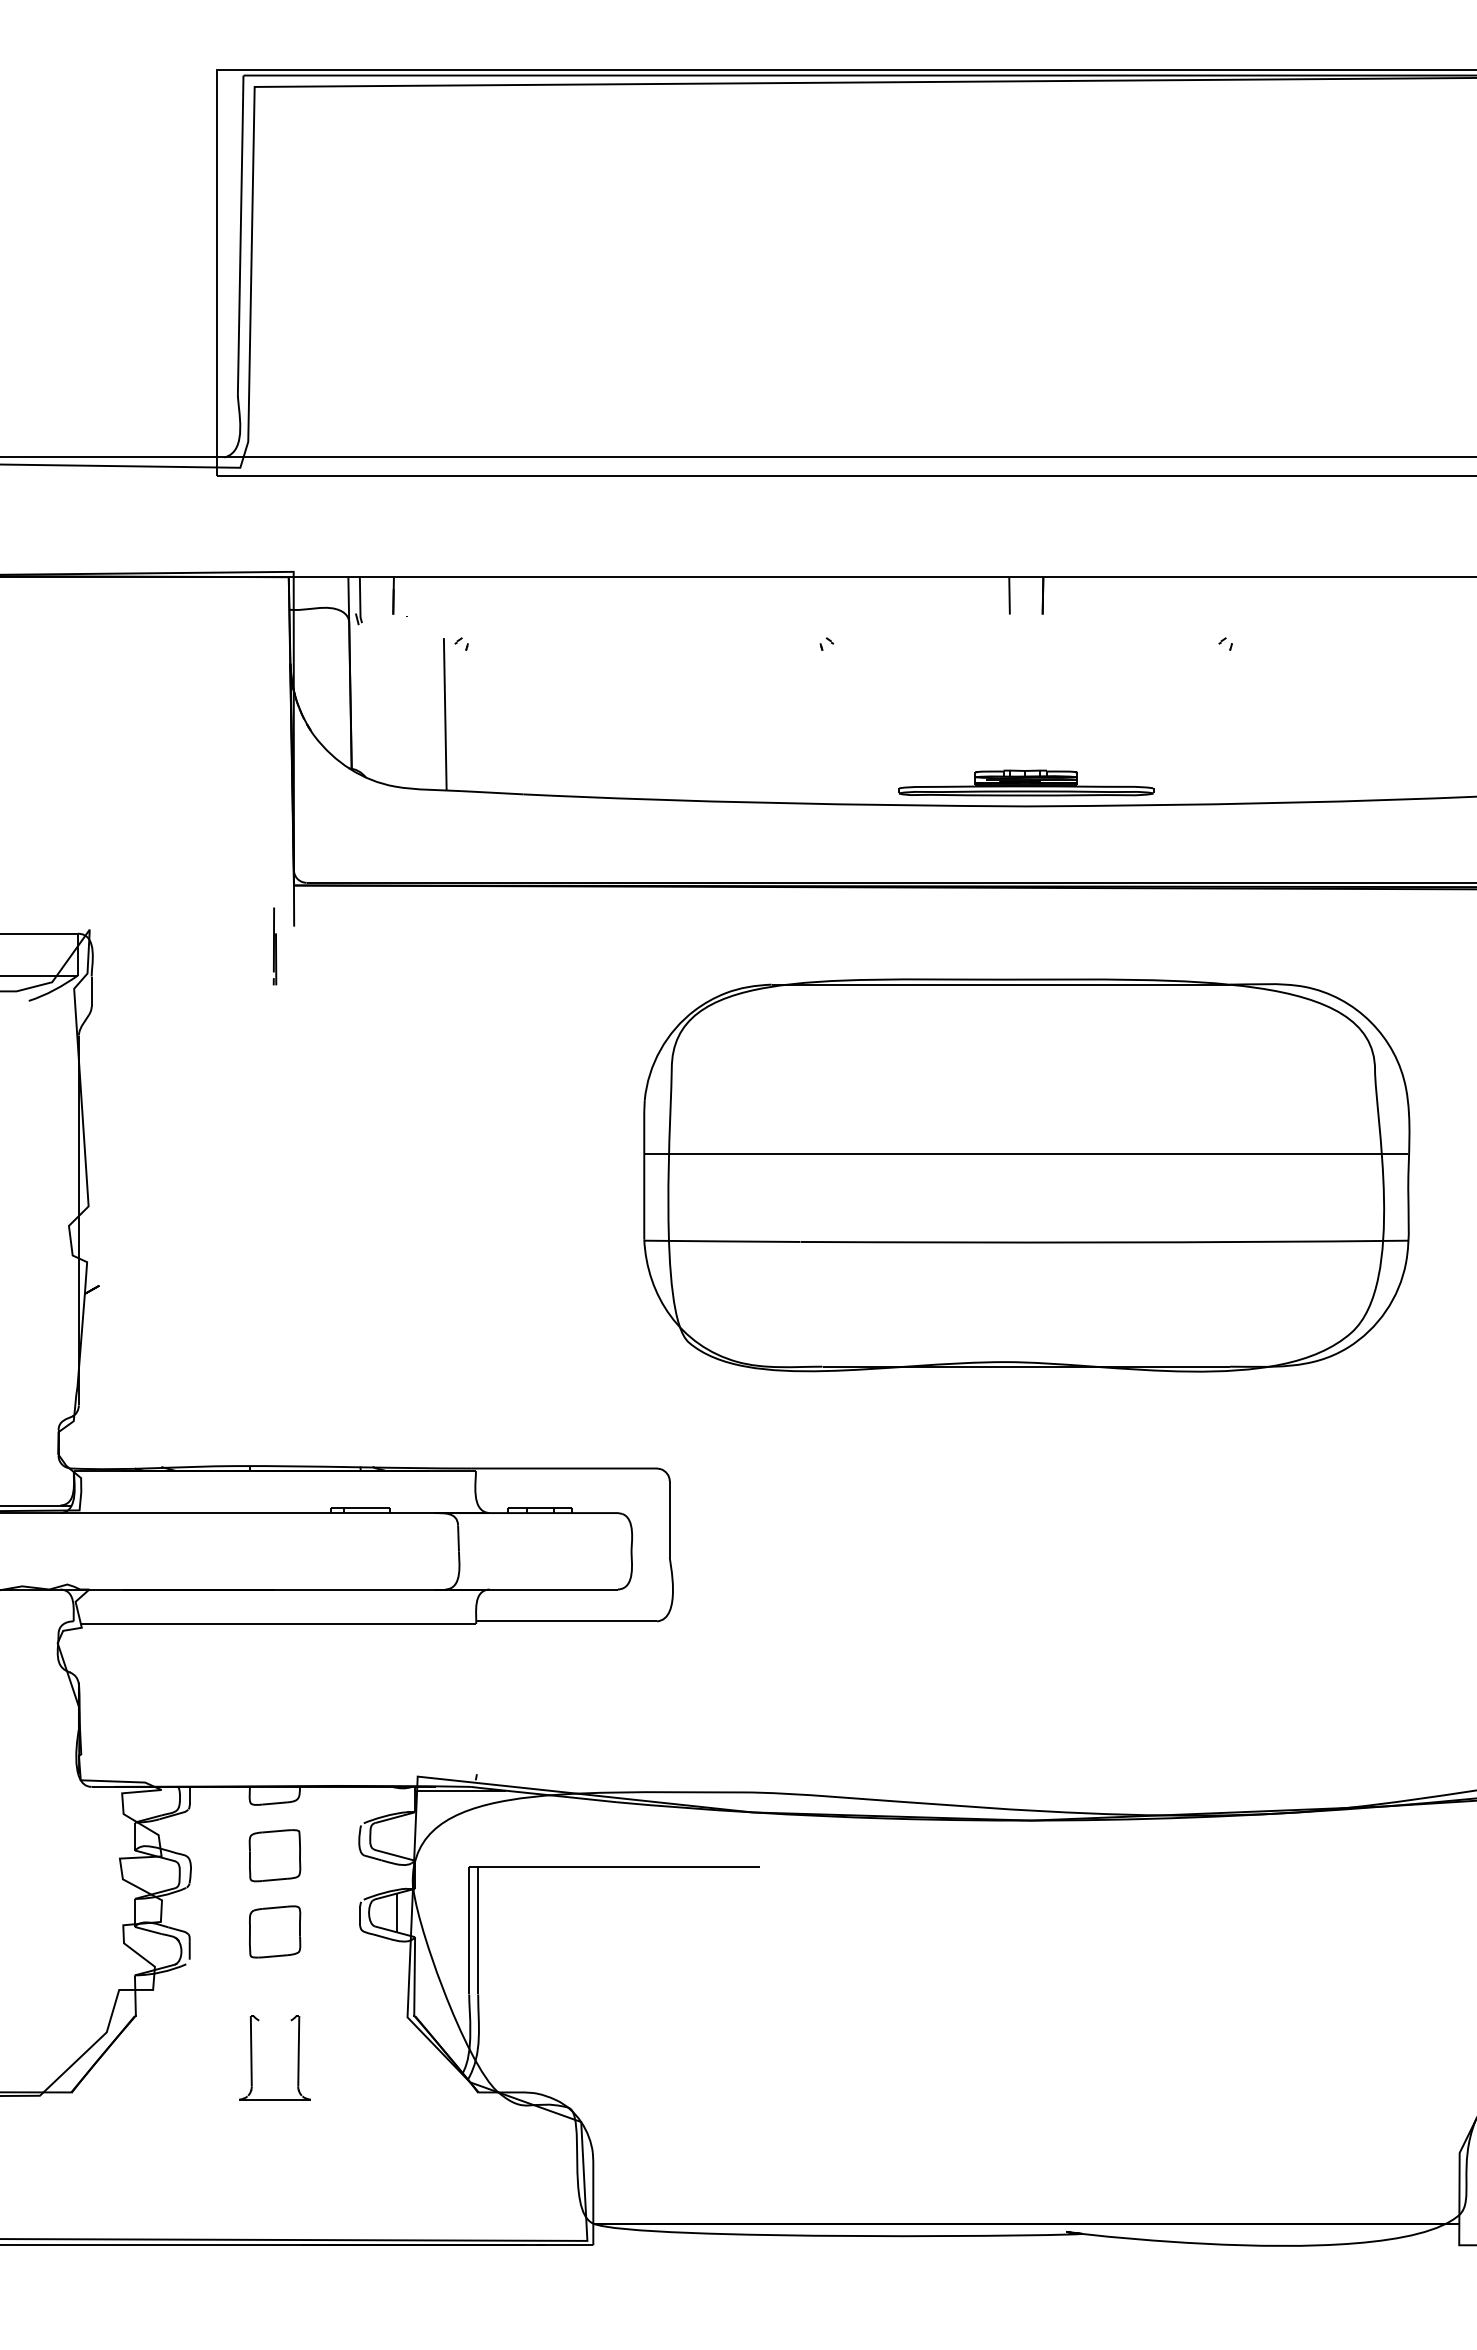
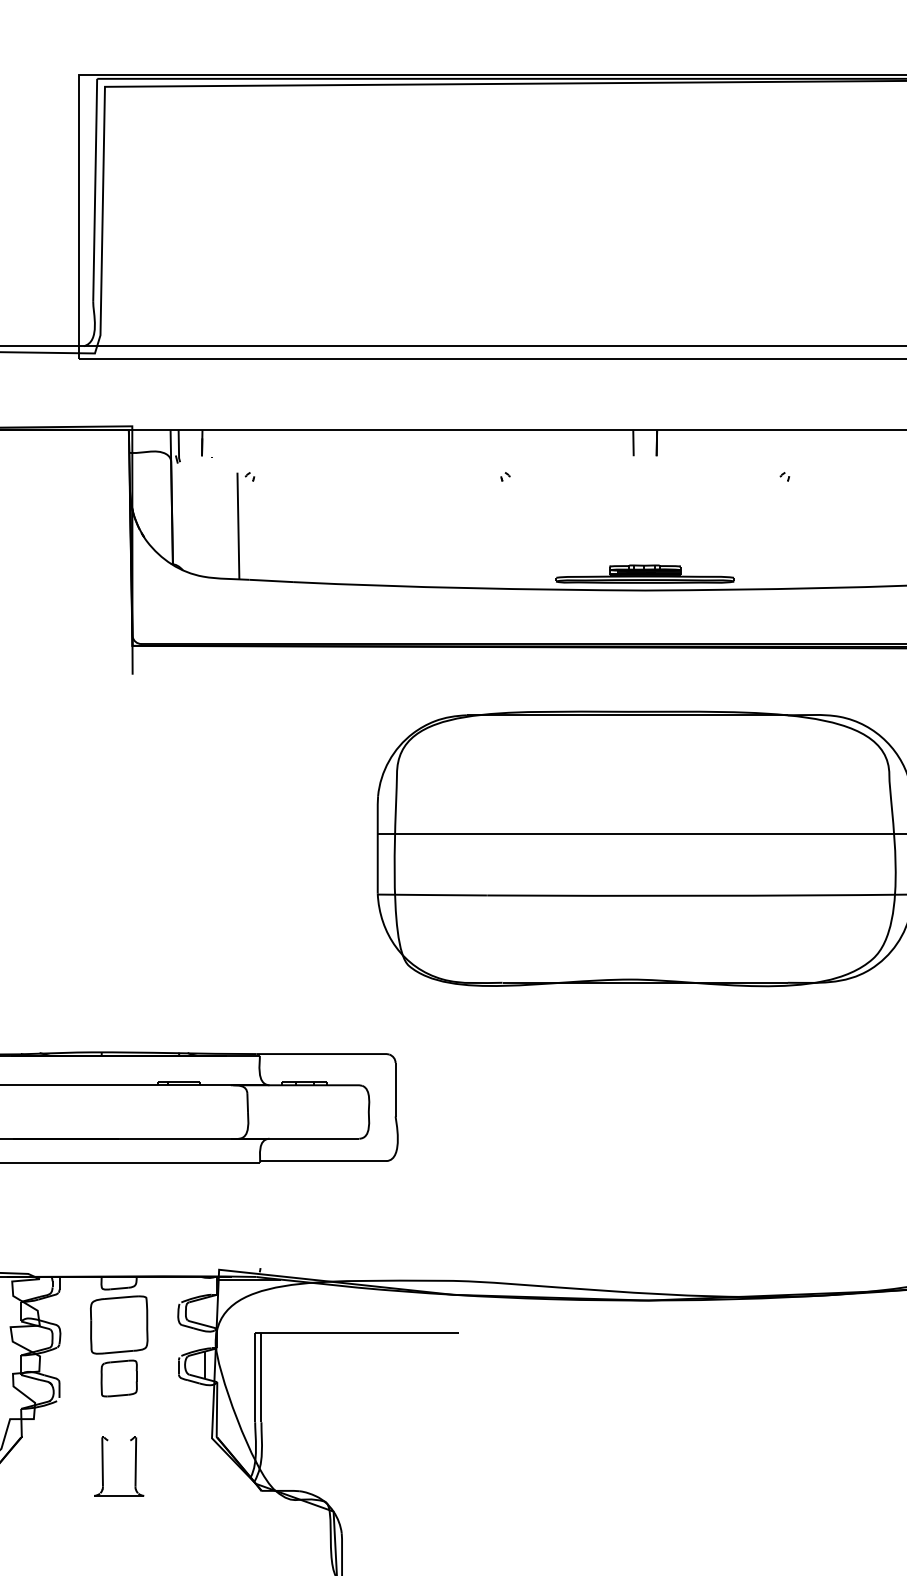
part: (274, 946) -> (118, 688), removed
part: (274, 1855) -> (118, 1324), size x1.6

